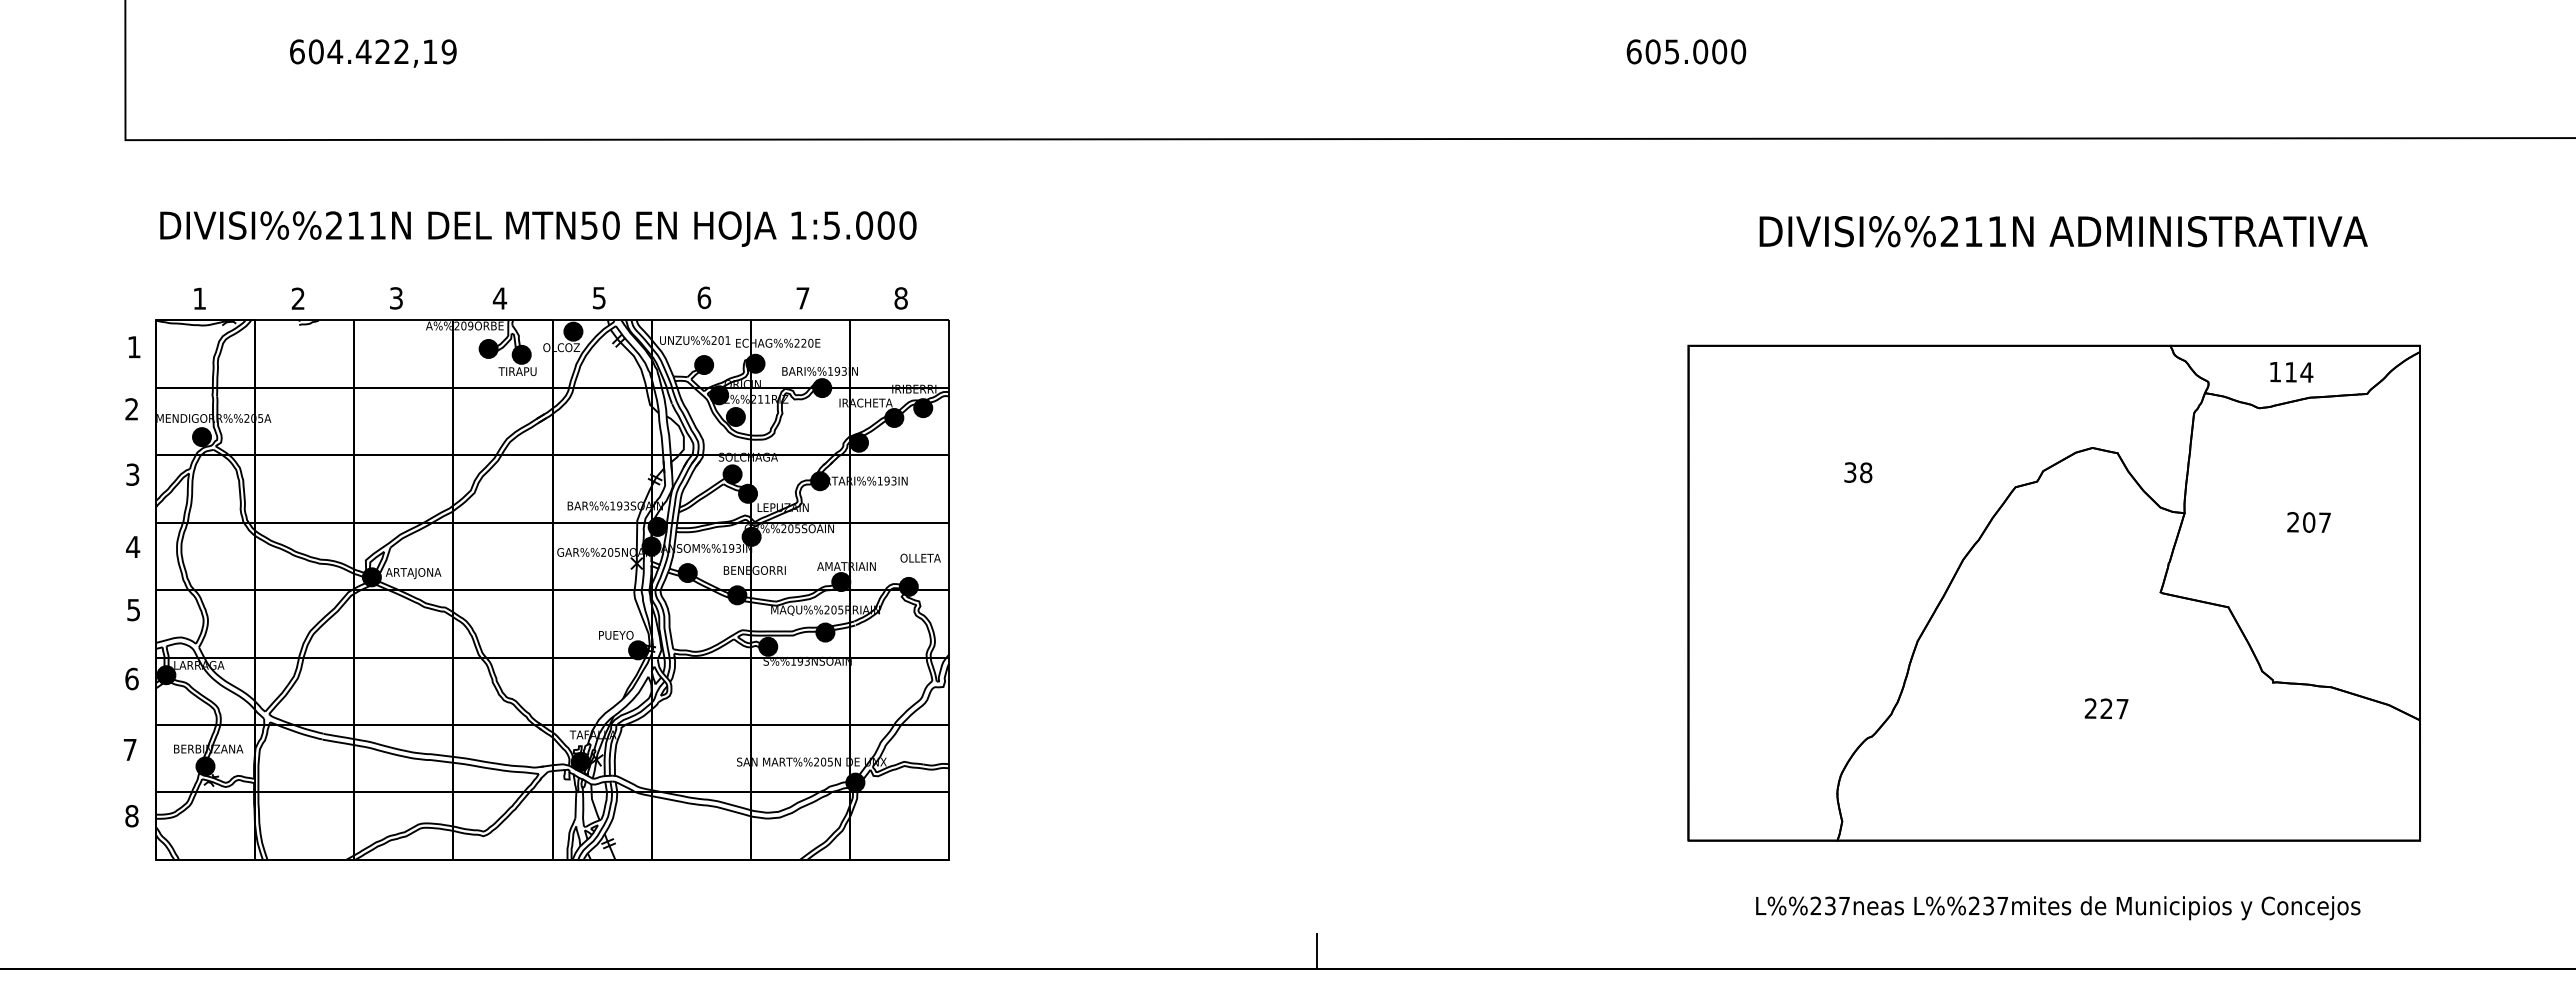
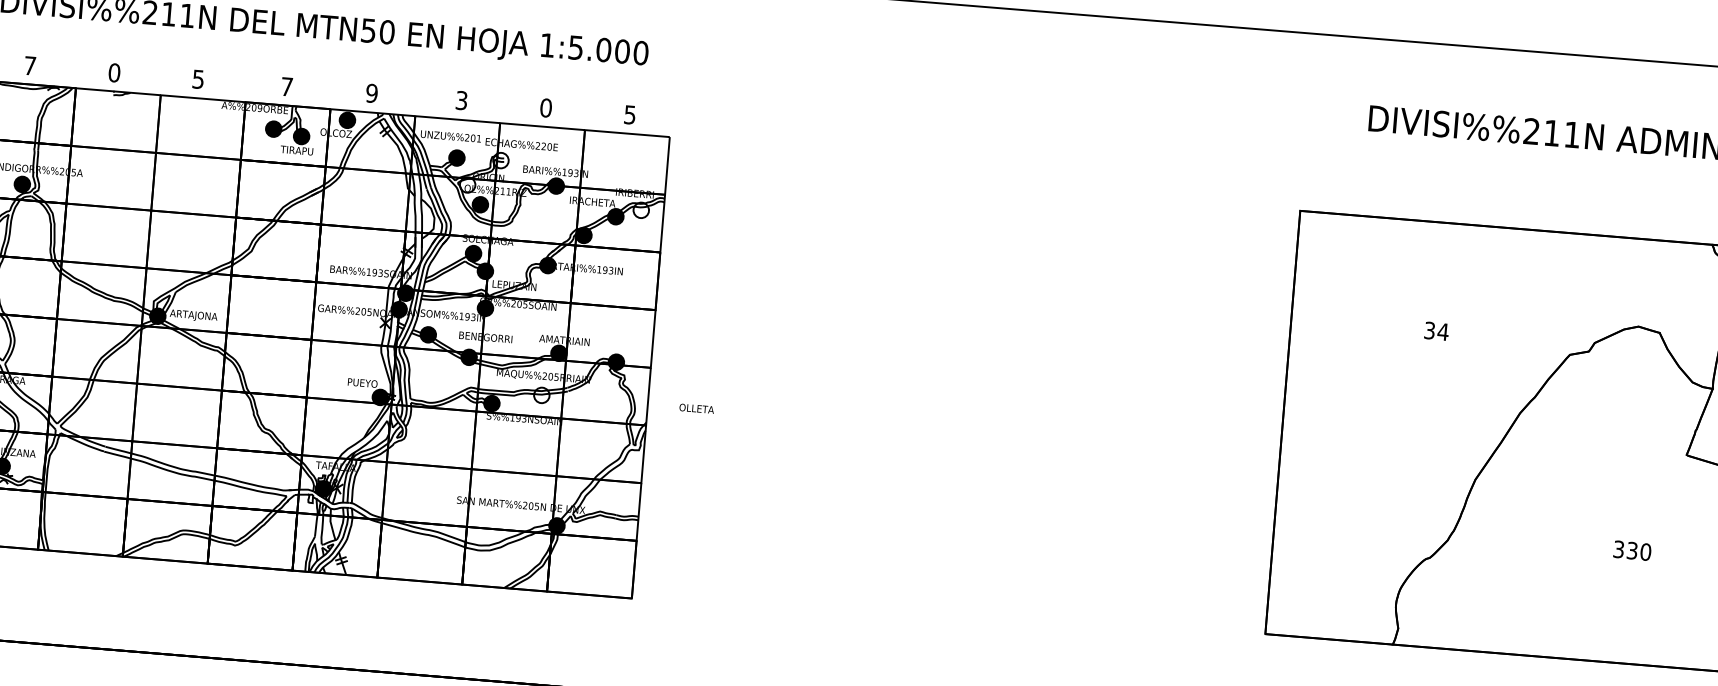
text: (396, 297) -> (198, 78), 3 -> 5
text: (598, 297) -> (371, 92), 5 -> 9
text: (704, 297) -> (461, 100), 6 -> 3
text: (199, 298) -> (29, 65), 1 -> 7
text: (298, 298) -> (114, 72), 2 -> 0
text: (499, 298) -> (286, 86), 4 -> 7
text: (802, 298) -> (545, 108), 7 -> 0
text: (900, 298) -> (629, 114), 8 -> 5
fill: (755, 363) -> (500, 160), removed
fill: (719, 395) -> (467, 185), removed
fill: (923, 408) -> (641, 210), removed
text: (1865, 472) -> (1442, 331), 38 -> 34
text: (920, 557) -> (696, 408), moved
fill: (825, 632) -> (541, 395), removed
text: (2106, 708) -> (1632, 550), 227 -> 330

